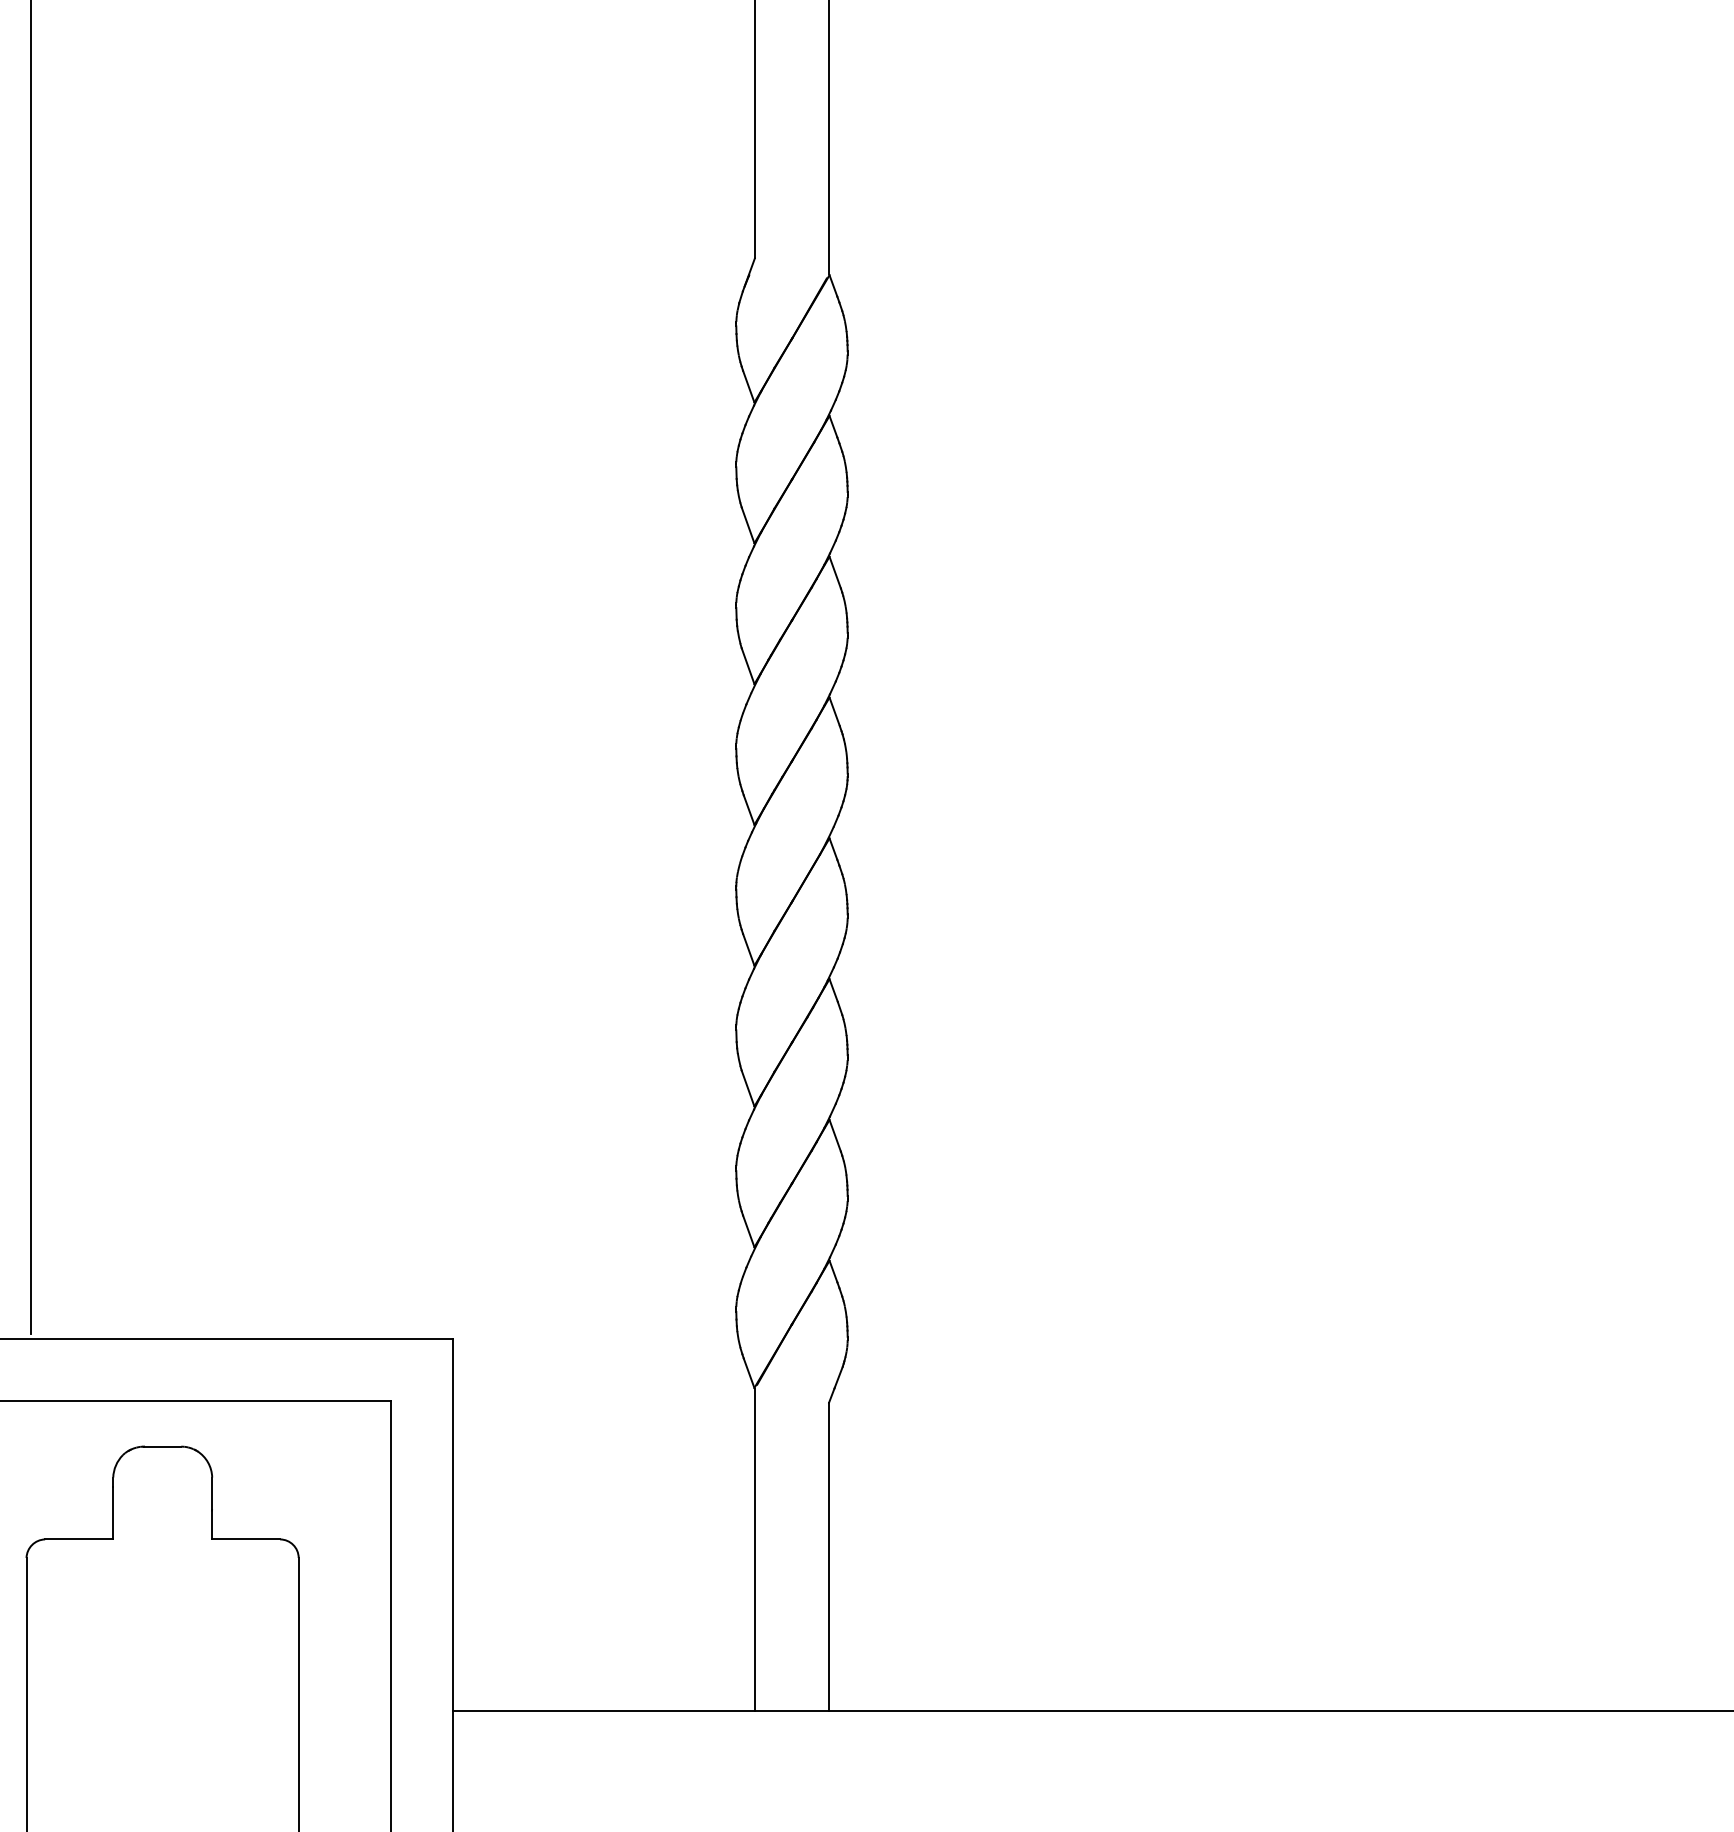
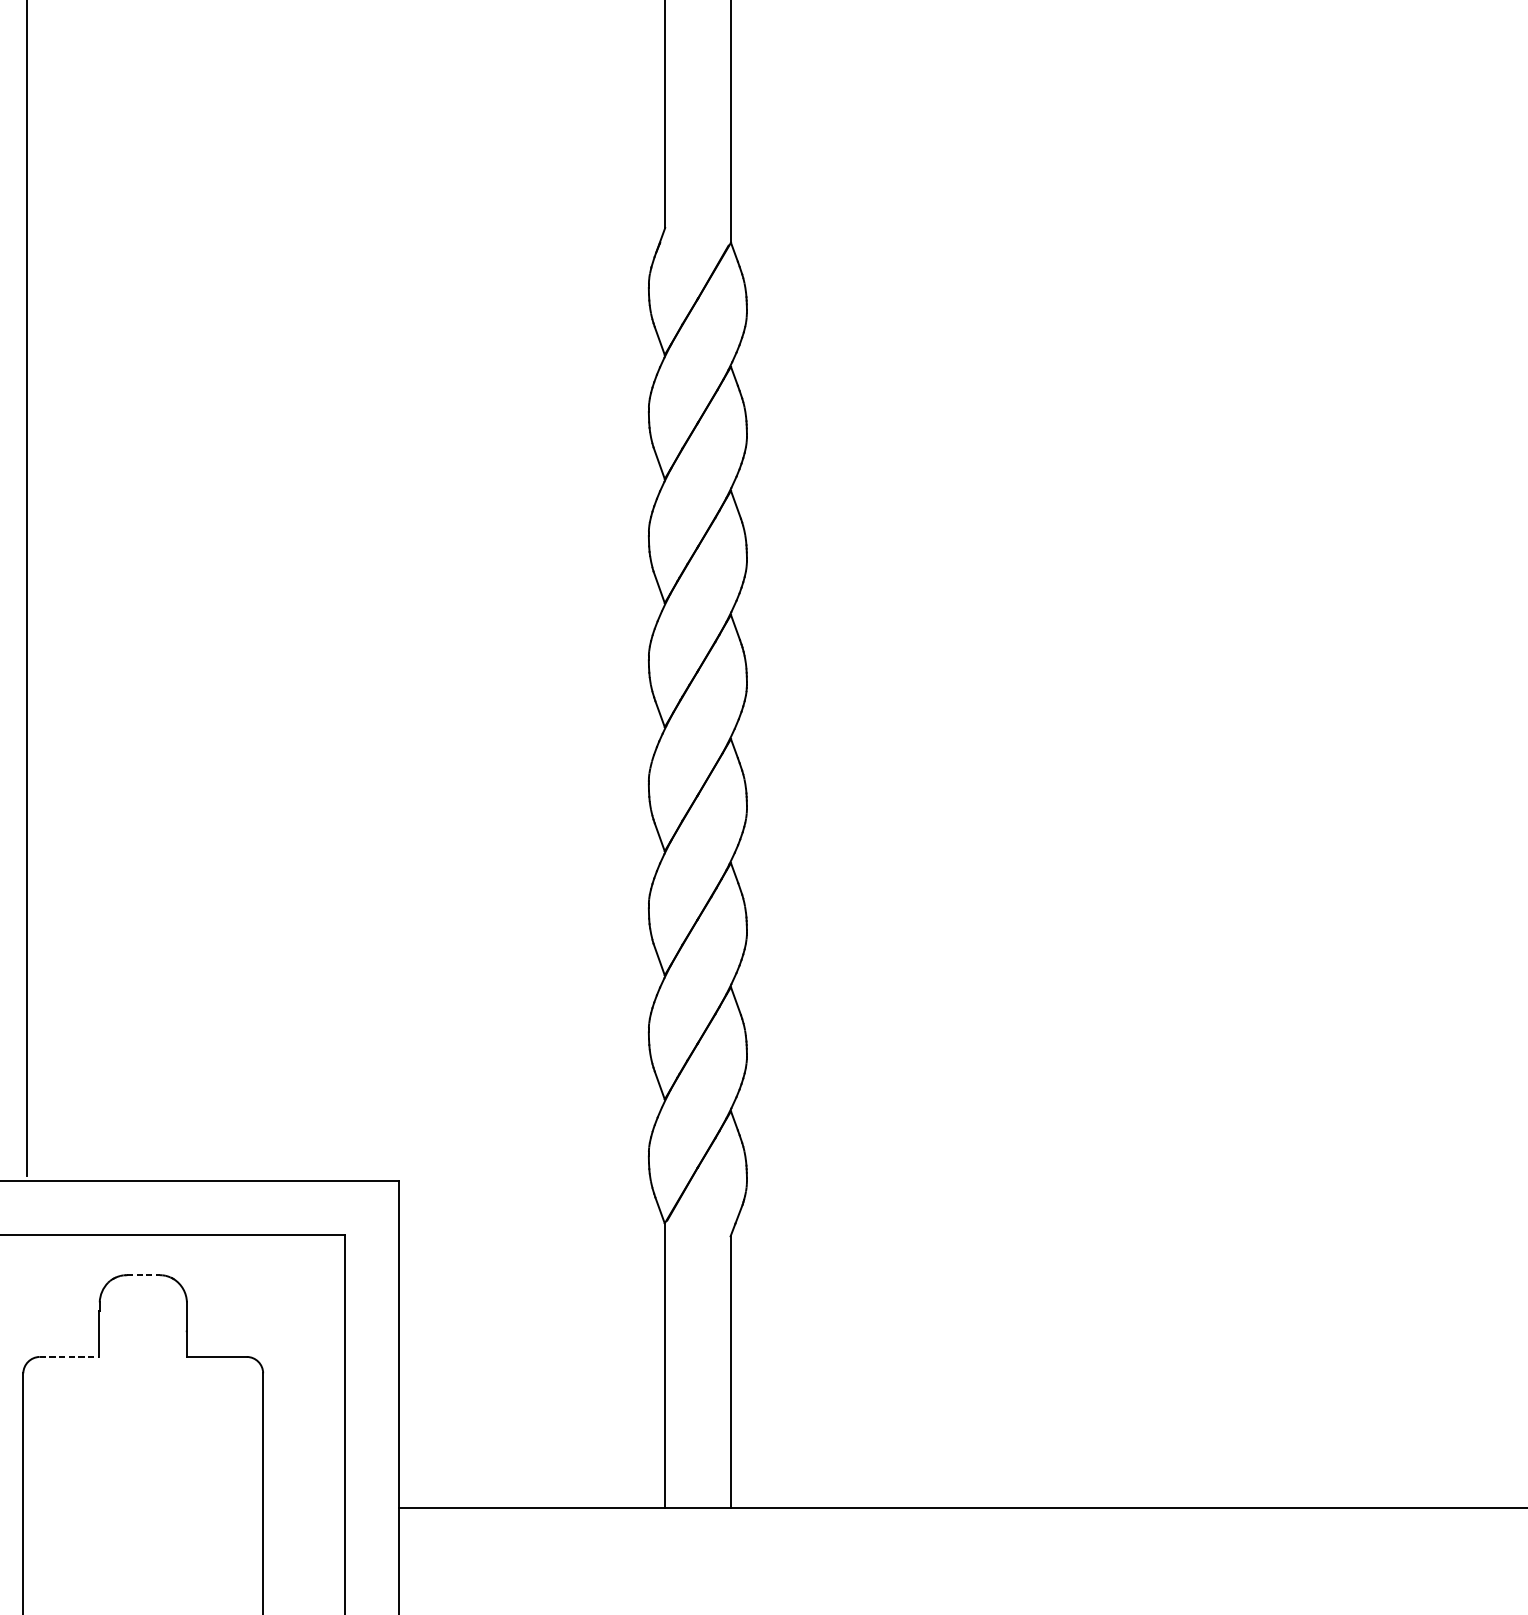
line: (162, 1446) -> (143, 1275), solid -> dashed
line: (79, 1539) -> (69, 1356), solid -> dashed

